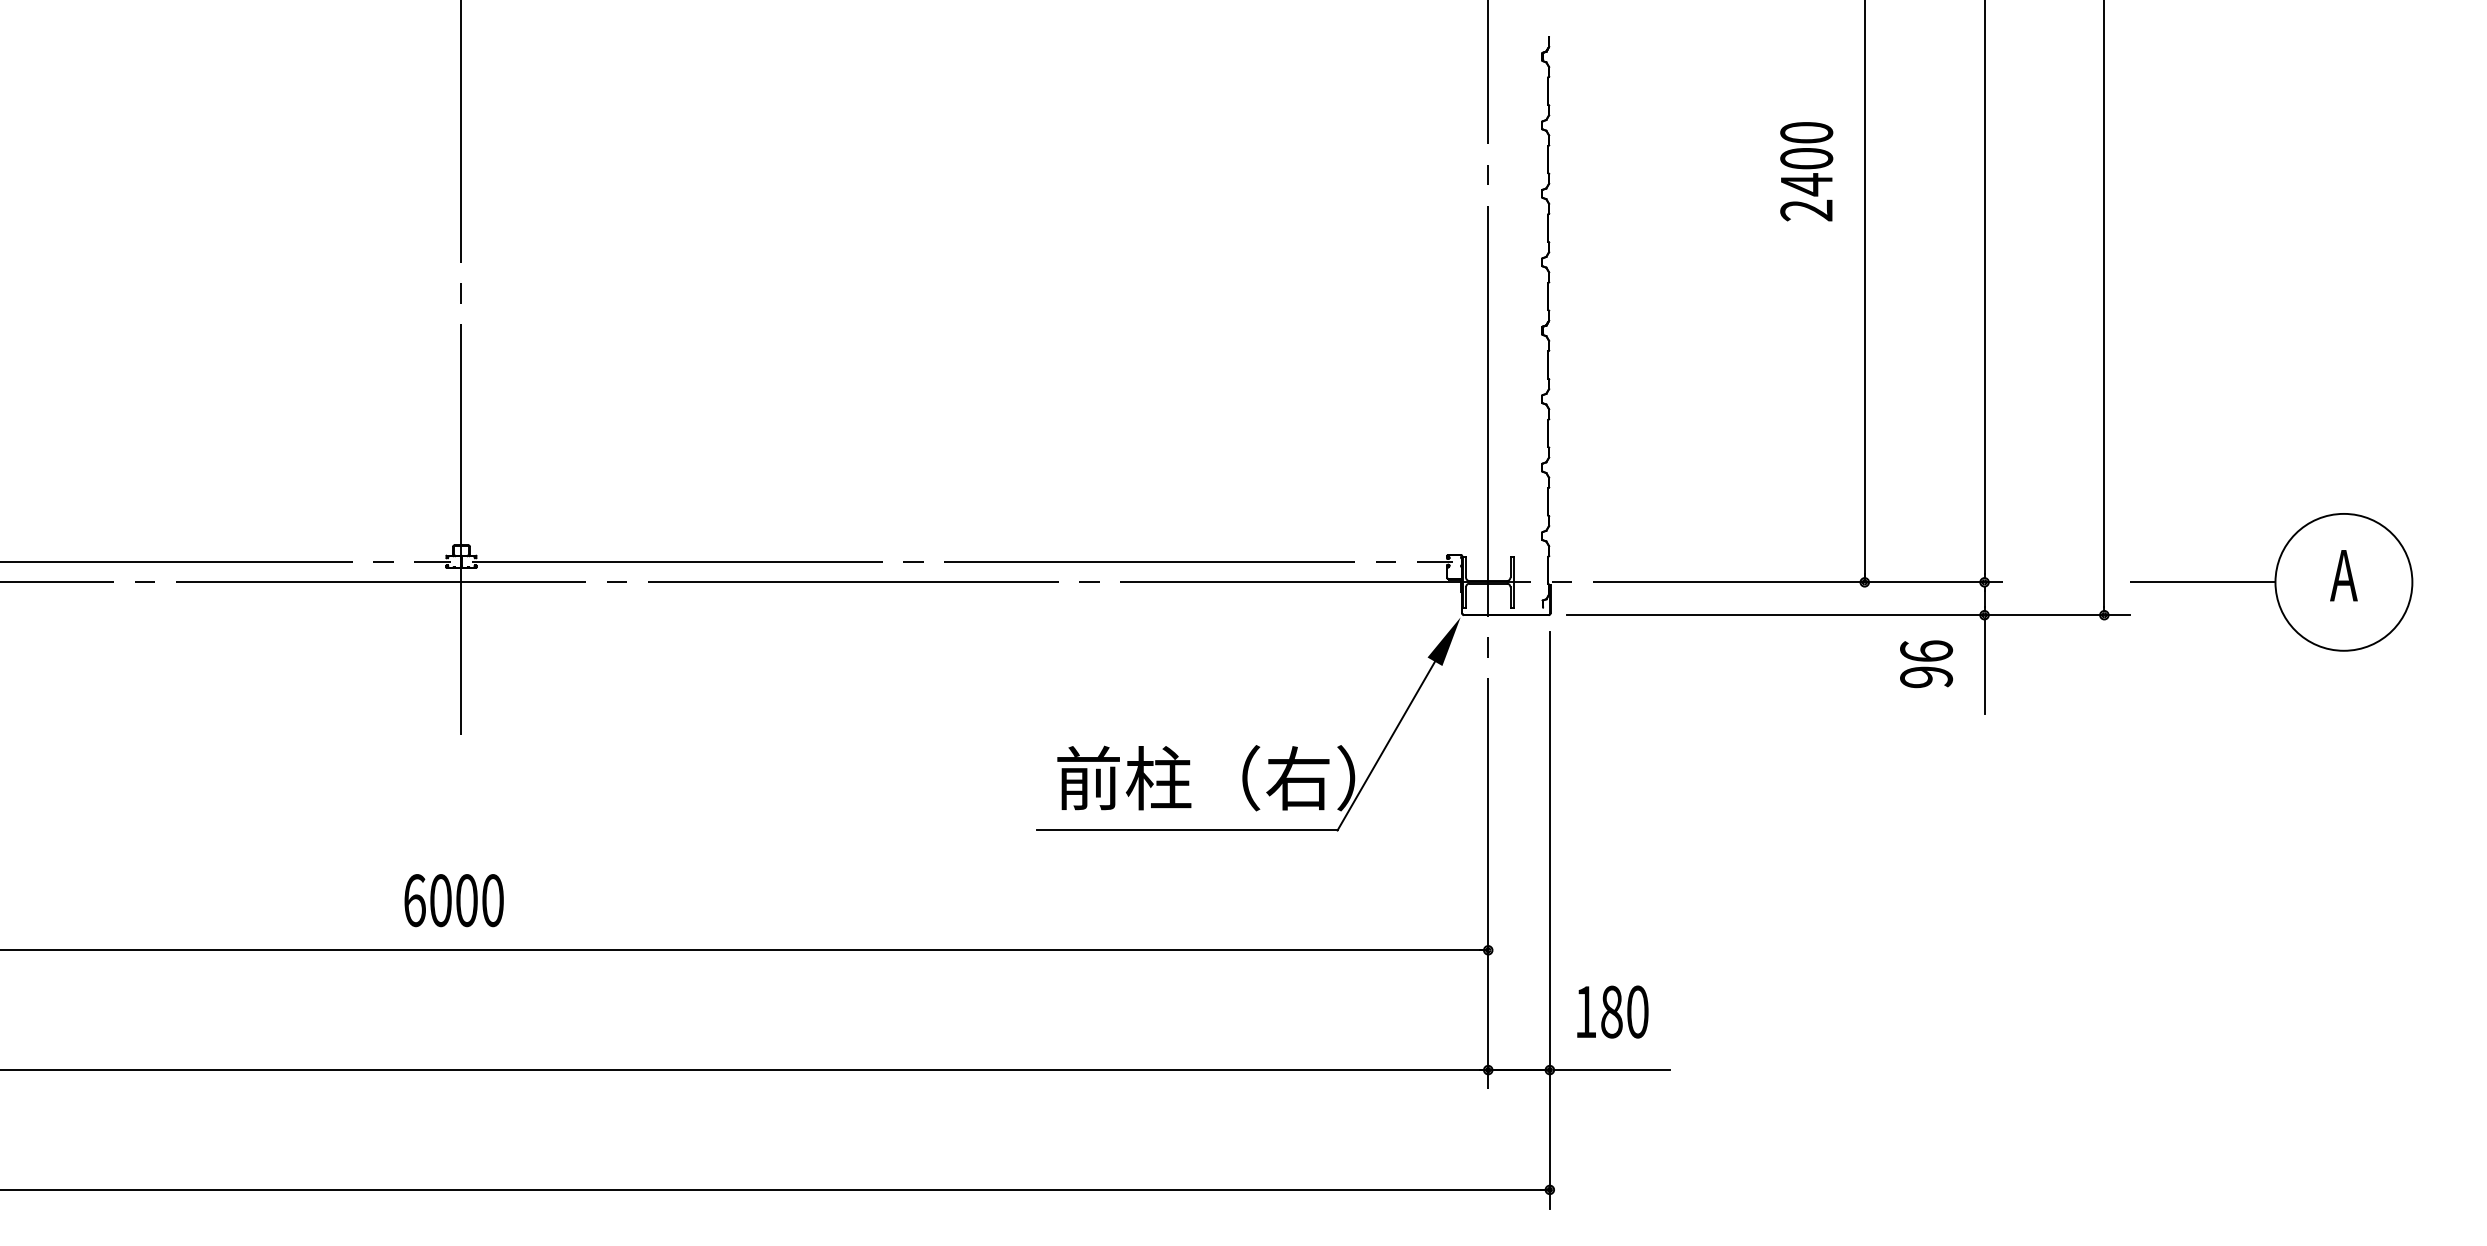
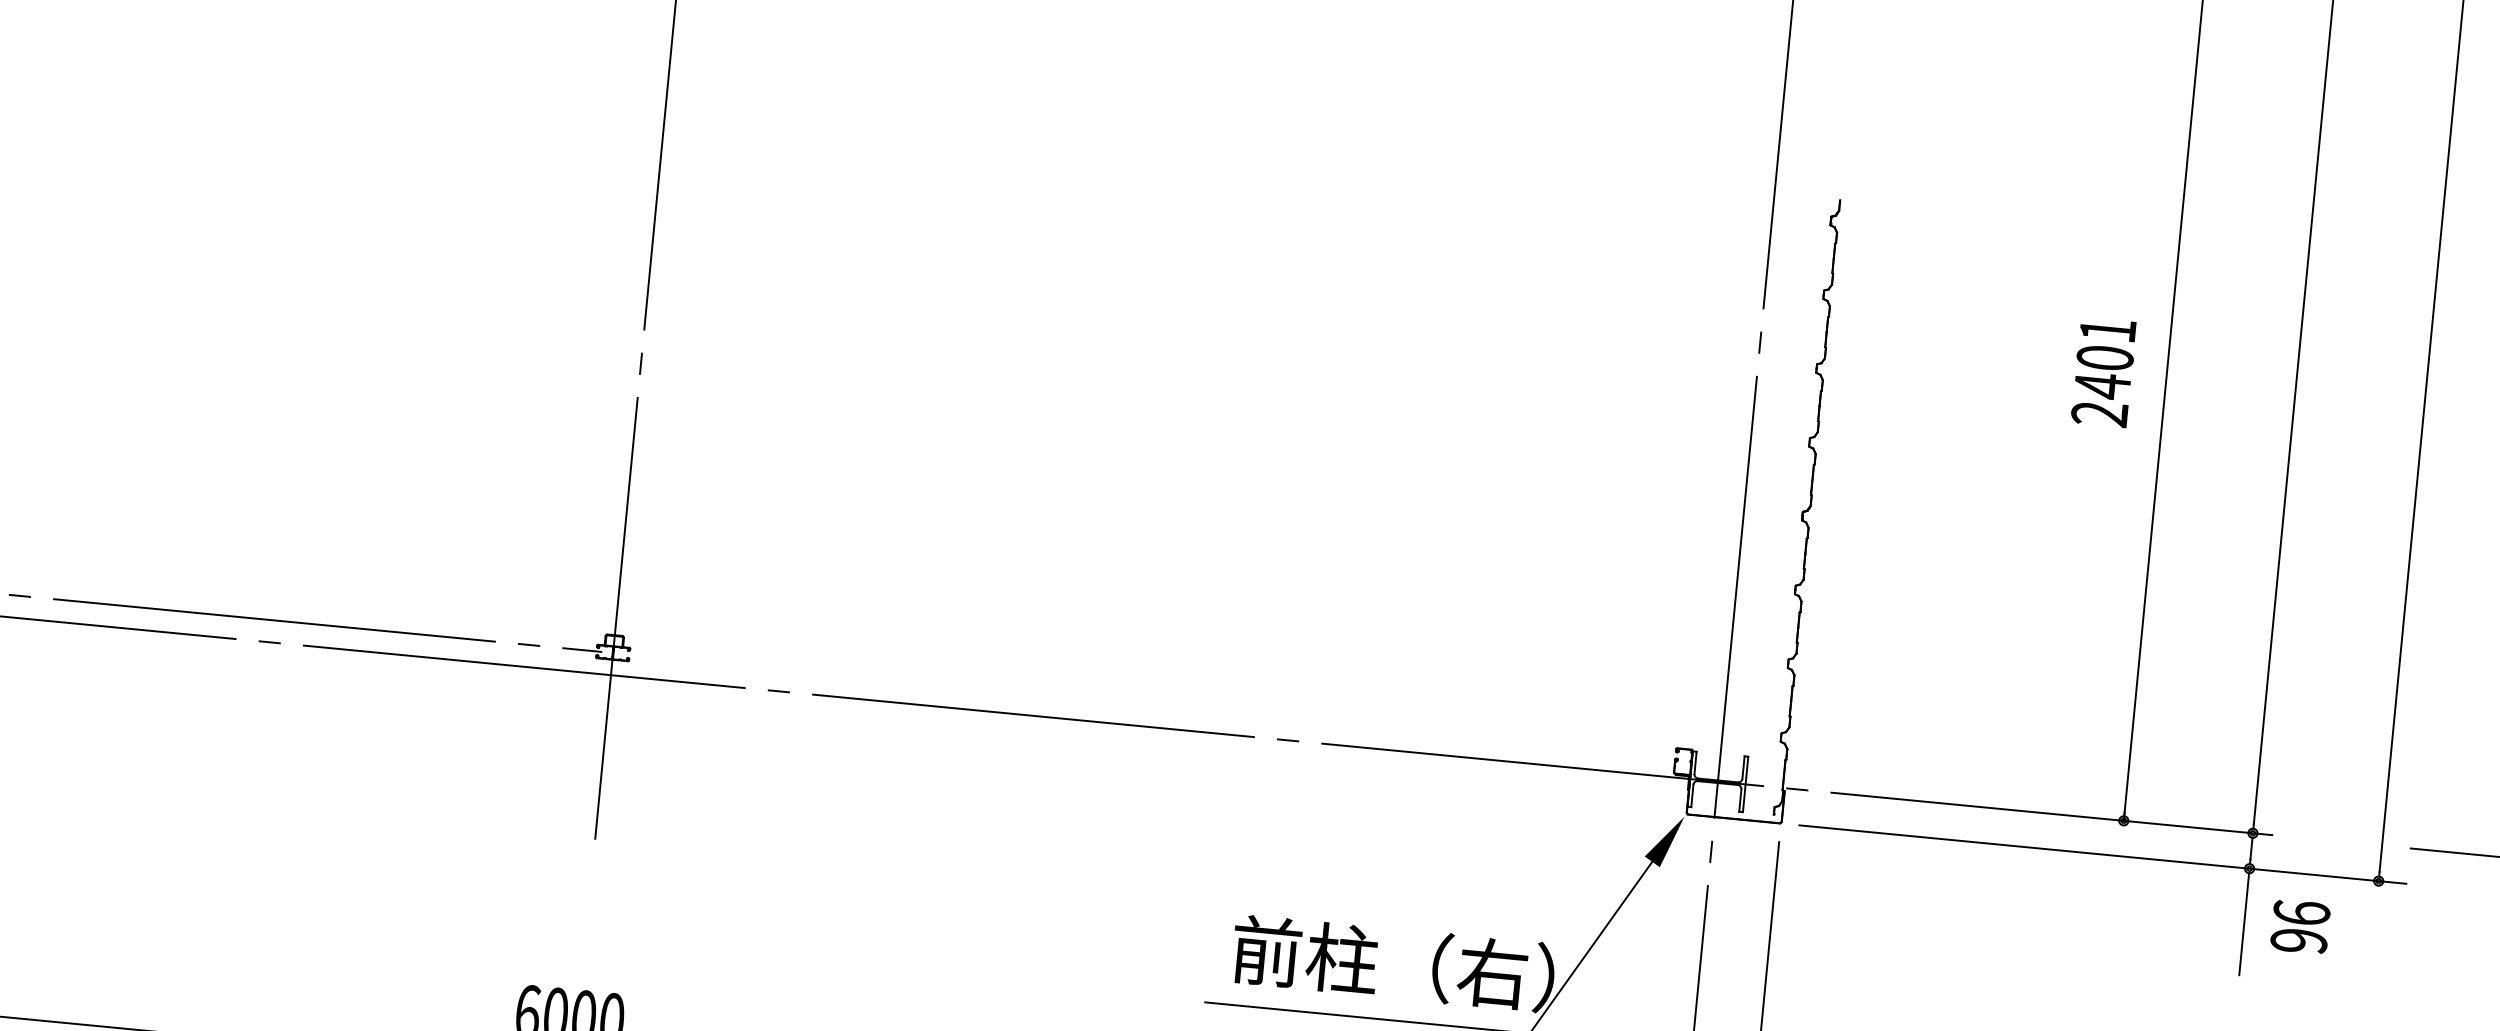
text: (1806, 132) -> (2107, 329), 2400 -> 2401
line: (962, 561) -> (1153, 704), removed
text: (1926, 664) -> (2300, 927), moved

